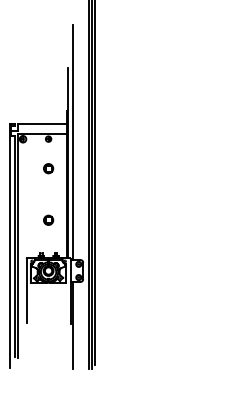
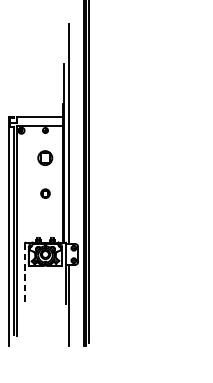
part: (48, 168) -> (45, 158), size x1.6
part: (48, 219) -> (45, 192), moved
line: (26, 291) -> (24, 273), solid -> dashed

